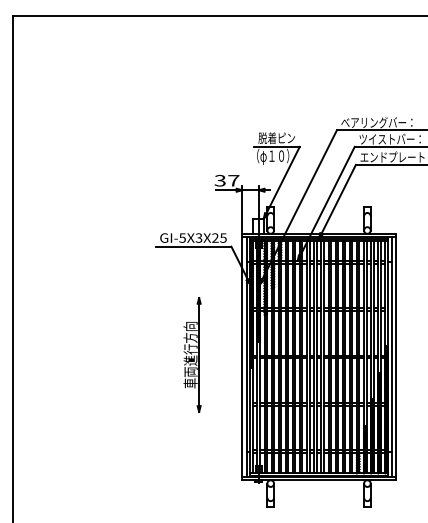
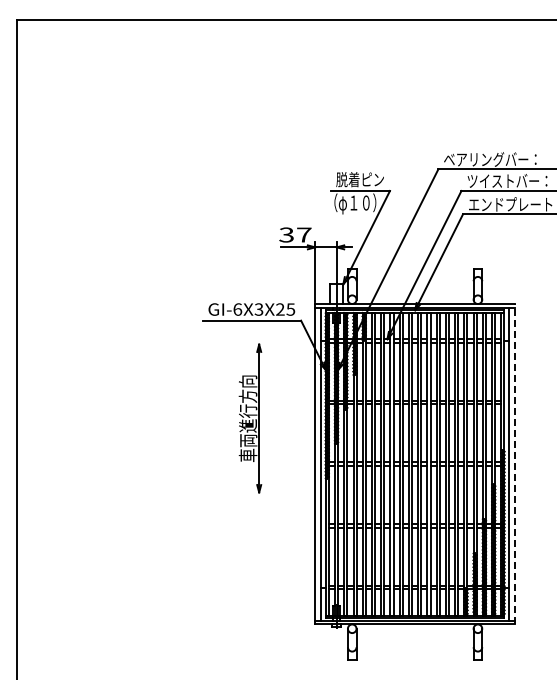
text: (182, 238) -> (237, 309), GI-5X3X25 -> GI-6X3X25
part: (192, 354) -> (250, 418), moved
line: (395, 356) -> (514, 463), solid -> dashed

